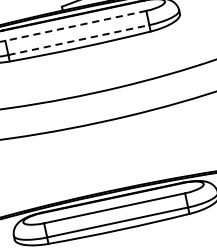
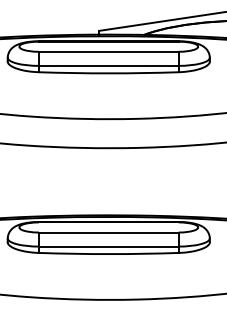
line: (75, 25) -> (108, 51), dashed -> solid
line: (78, 39) -> (108, 65), dashed -> solid

